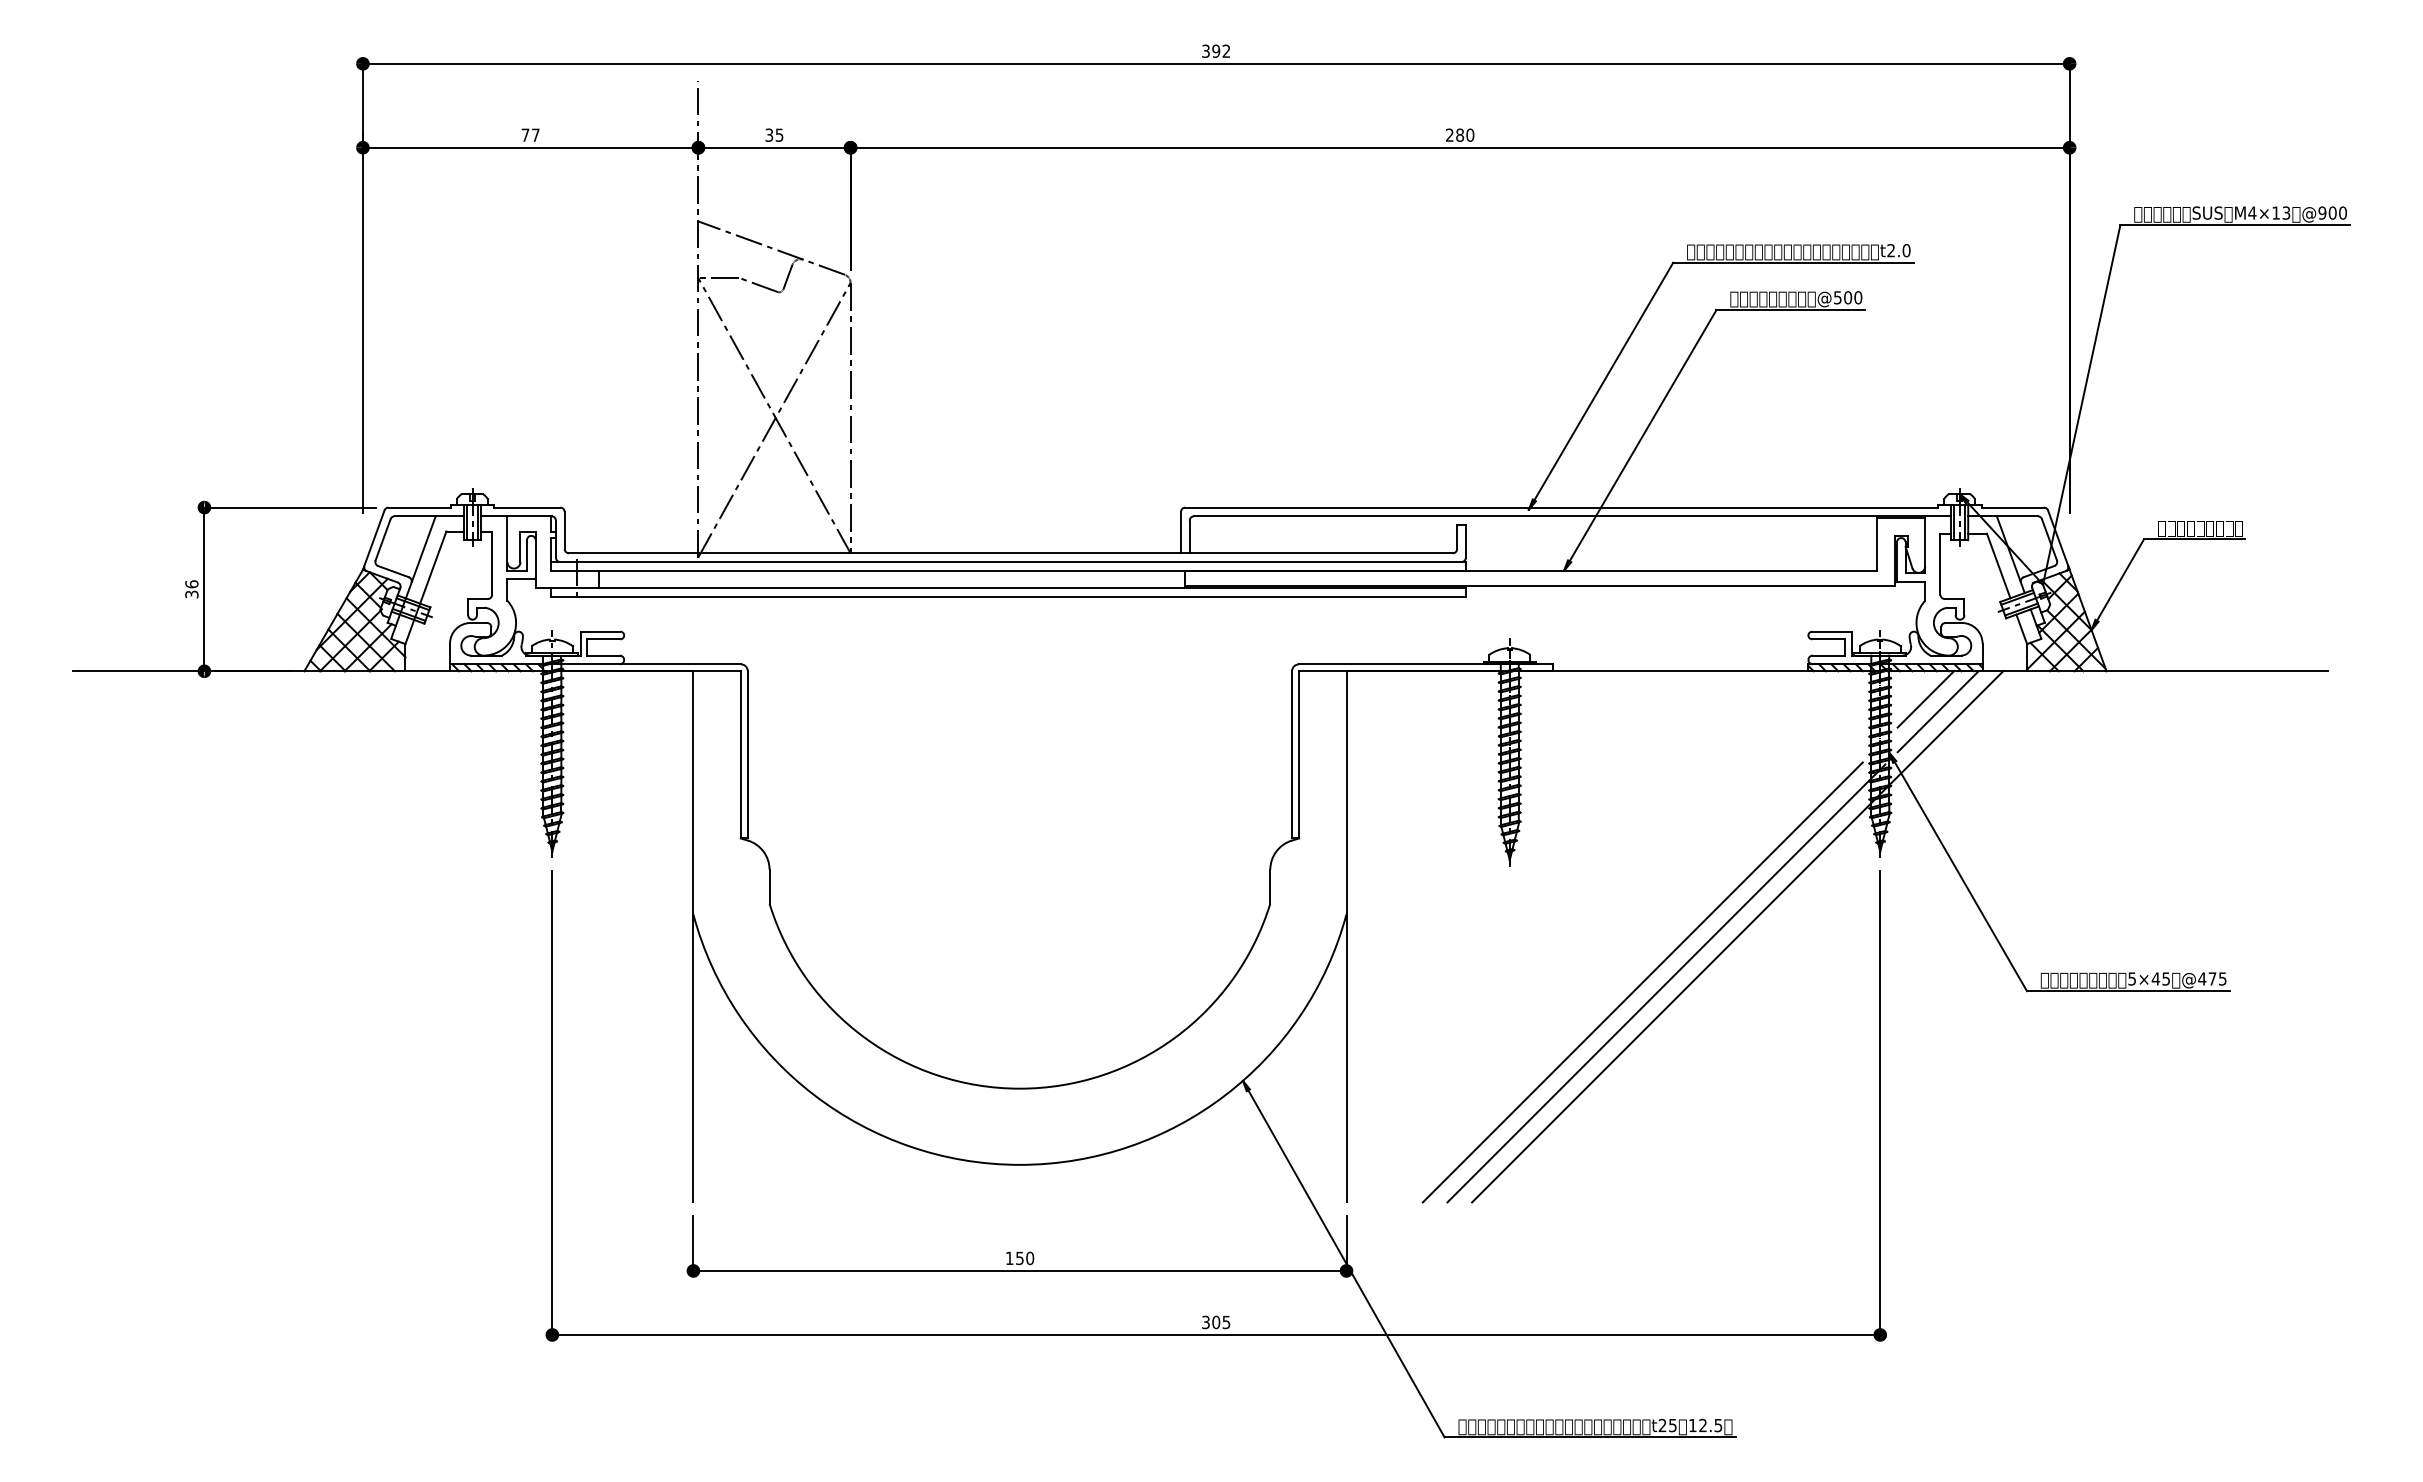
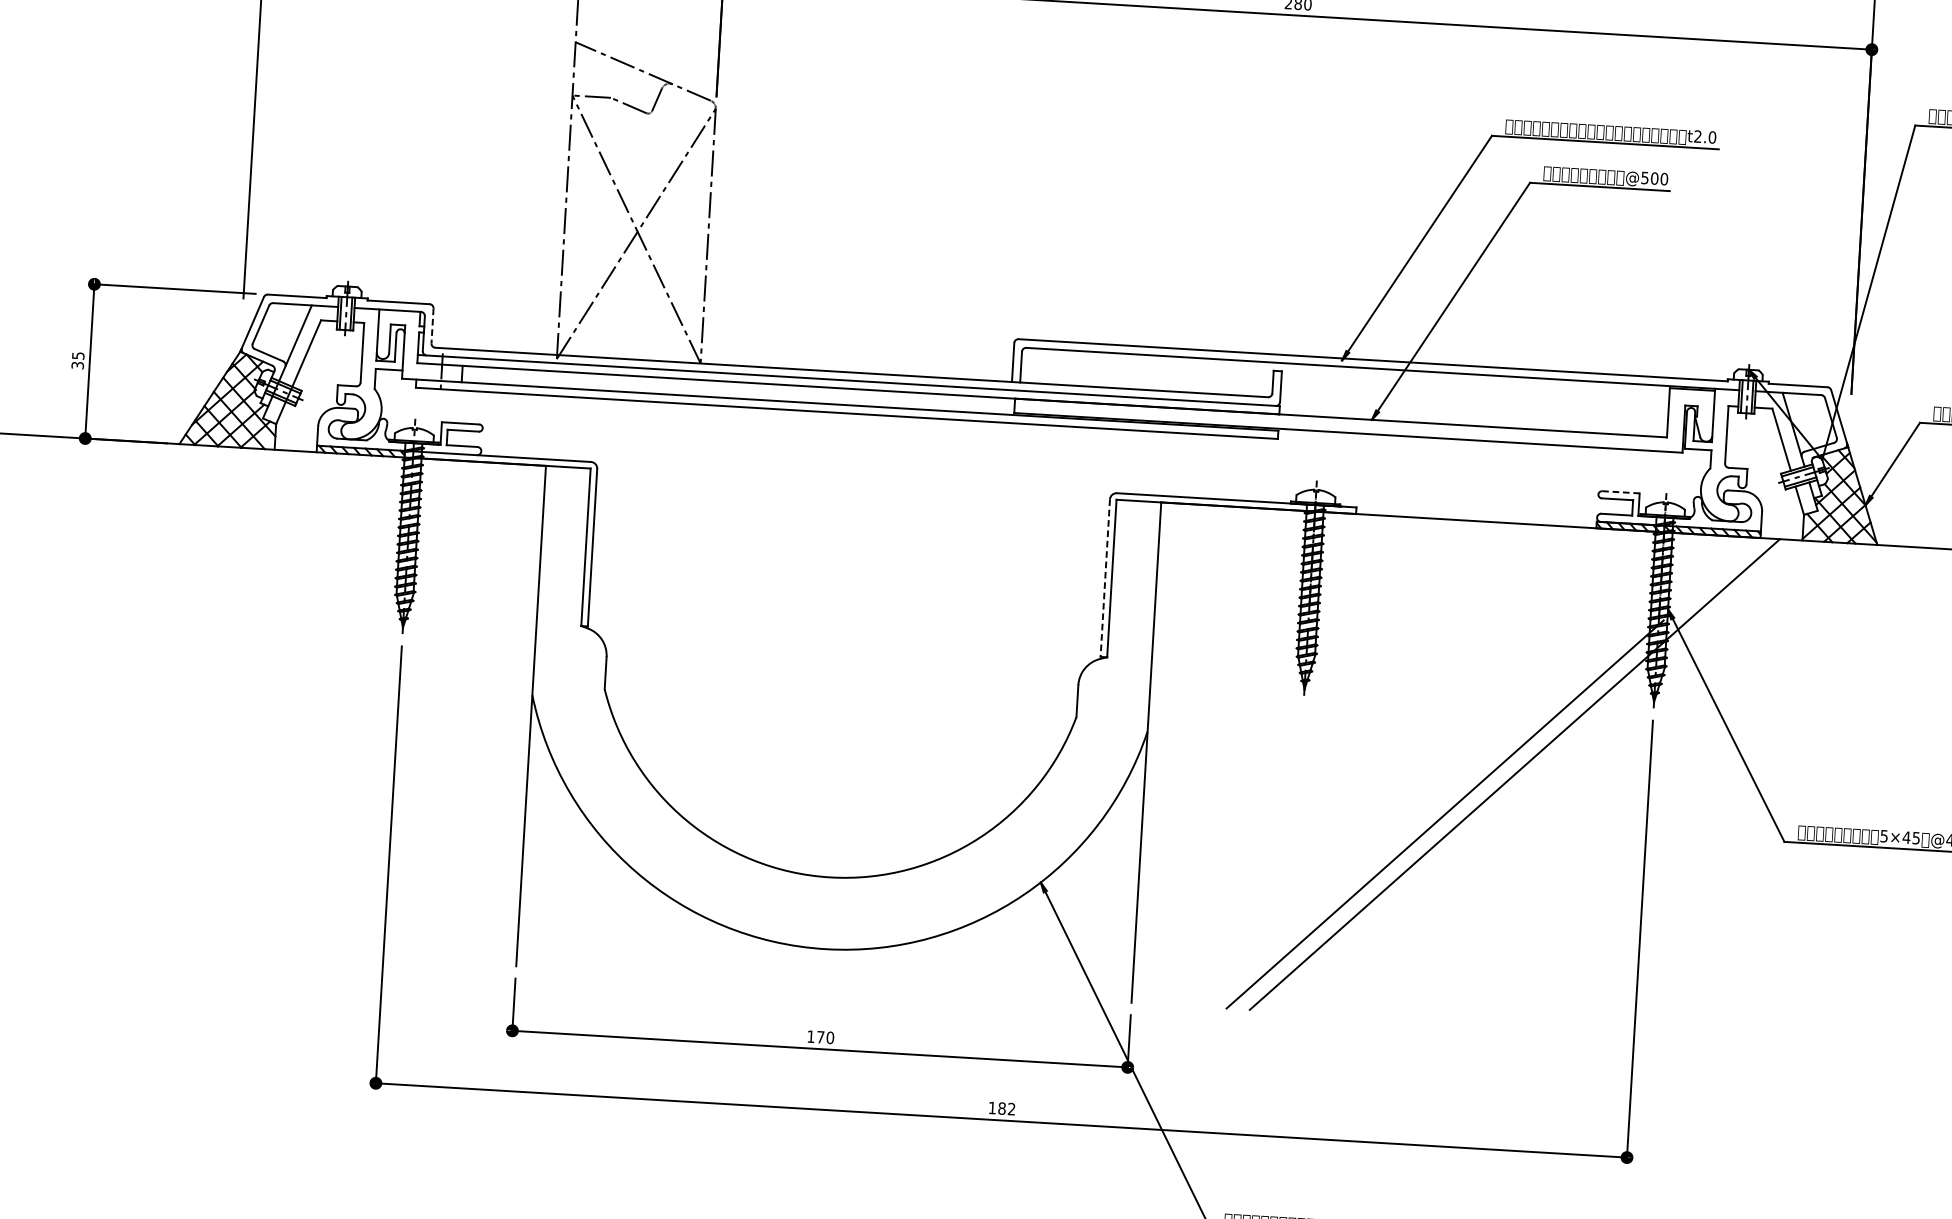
line: (564, 530) -> (432, 326), solid -> dashed
text: (191, 584) -> (77, 356), 36 -> 35
line: (1832, 631) -> (1621, 492), solid -> dashed
line: (1925, 699) -> (1705, 561), removed
line: (1937, 711) -> (1715, 573), removed
line: (1292, 754) -> (1105, 577), solid -> dashed
line: (1642, 982) -> (1422, 812), removed
text: (1019, 1258) -> (820, 1037), 150 -> 170
text: (1216, 1322) -> (1002, 1108), 305 -> 182

